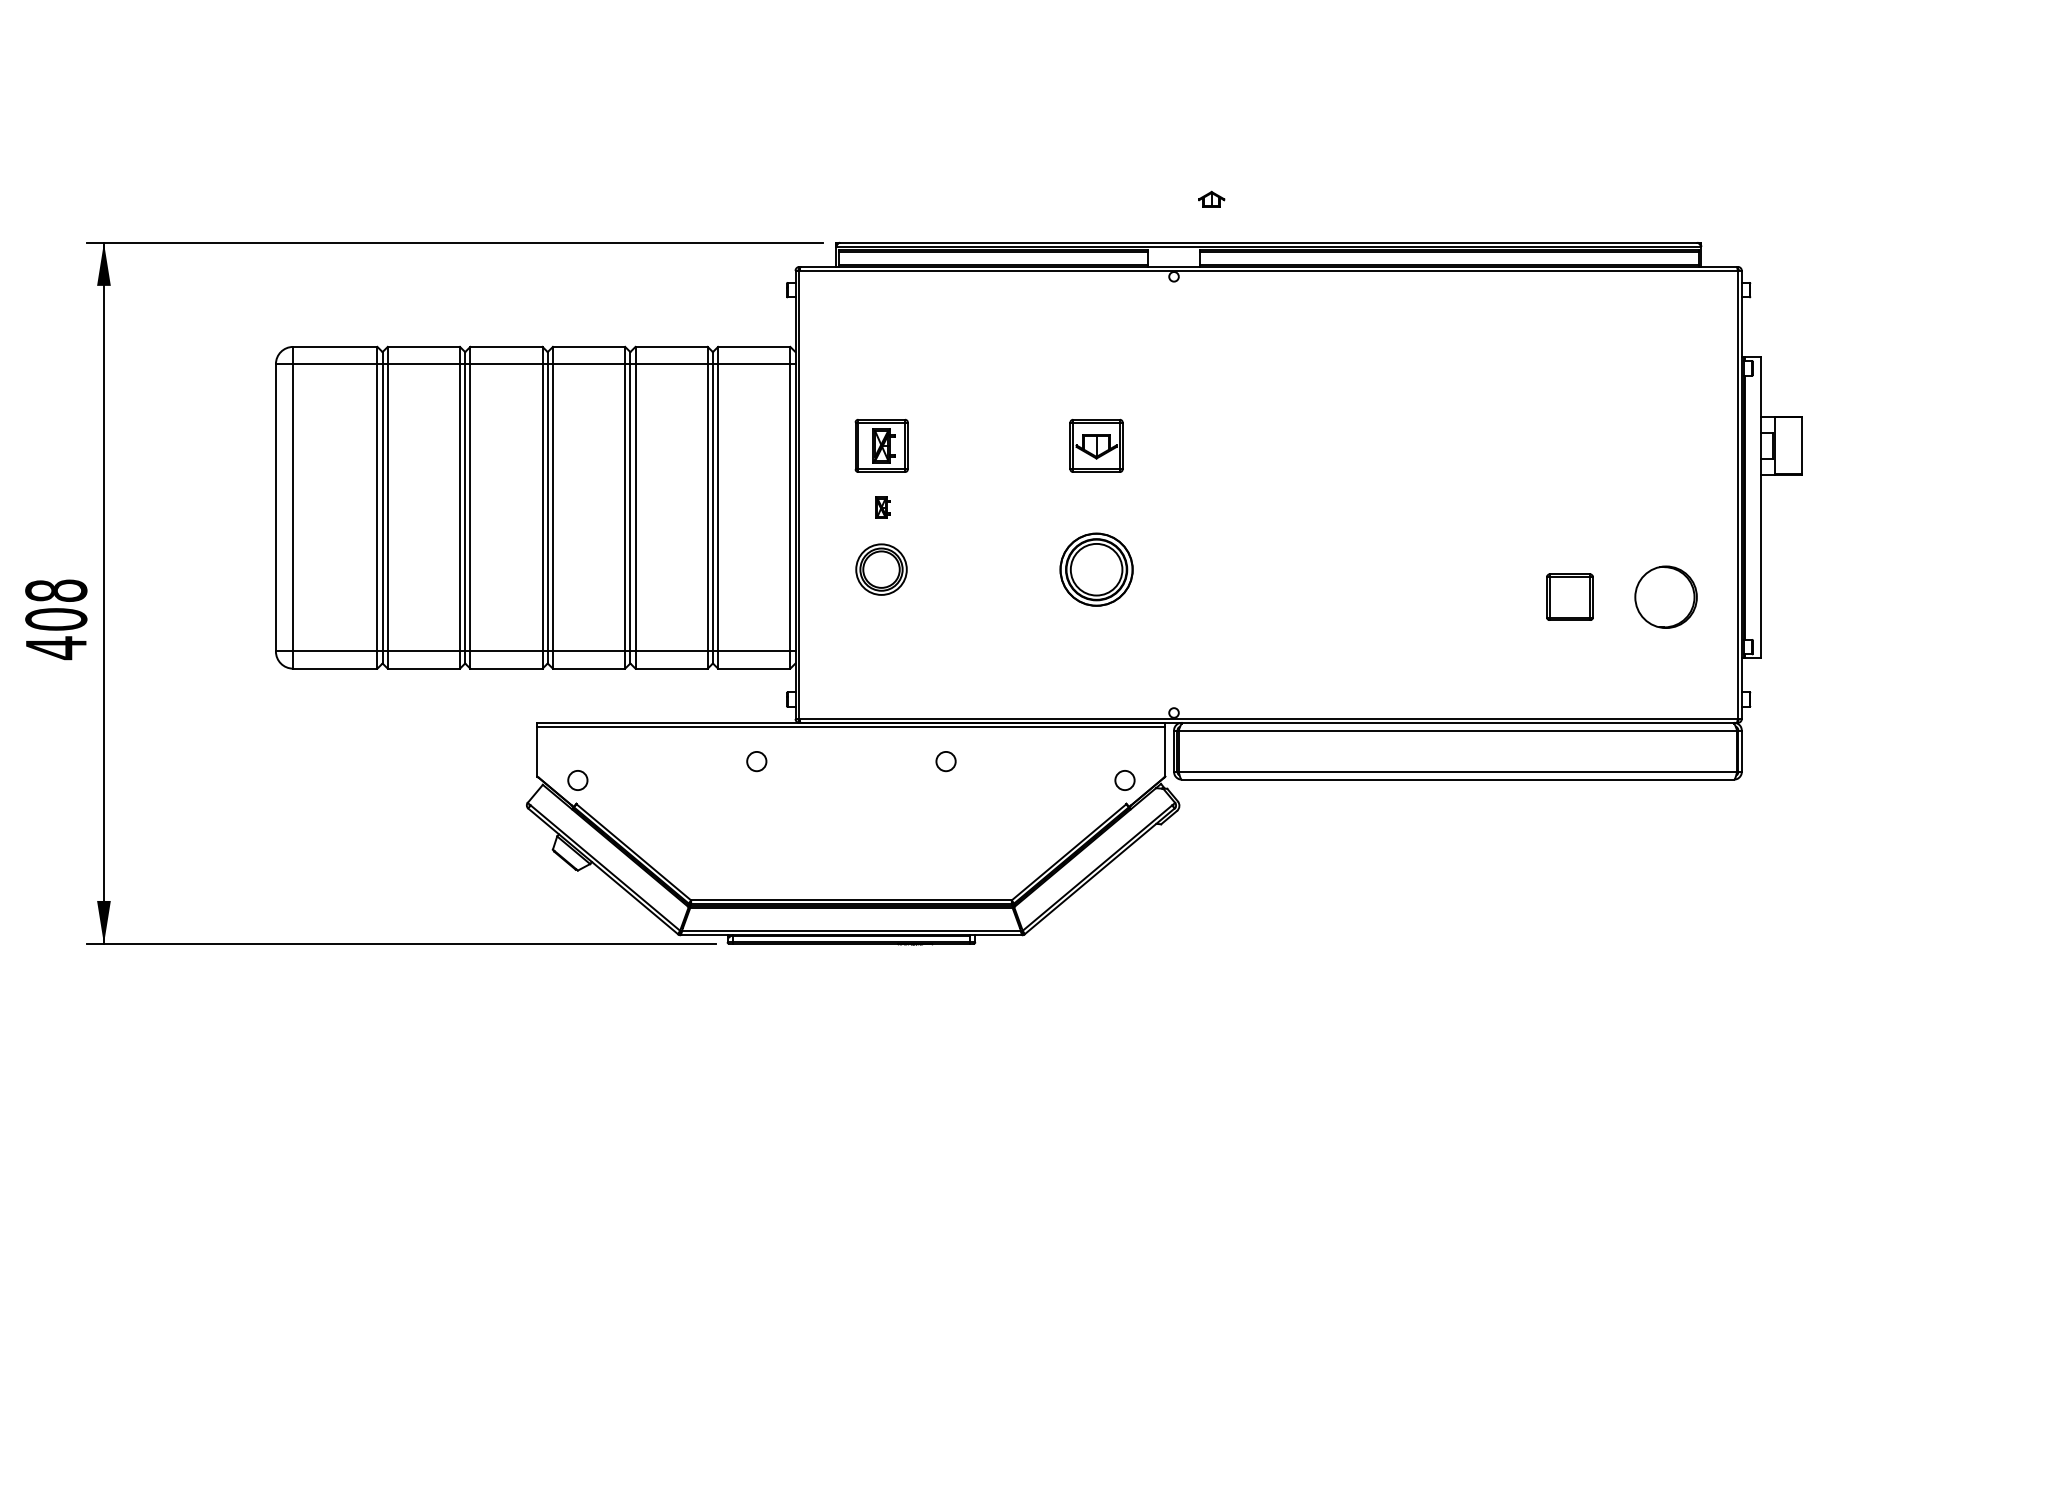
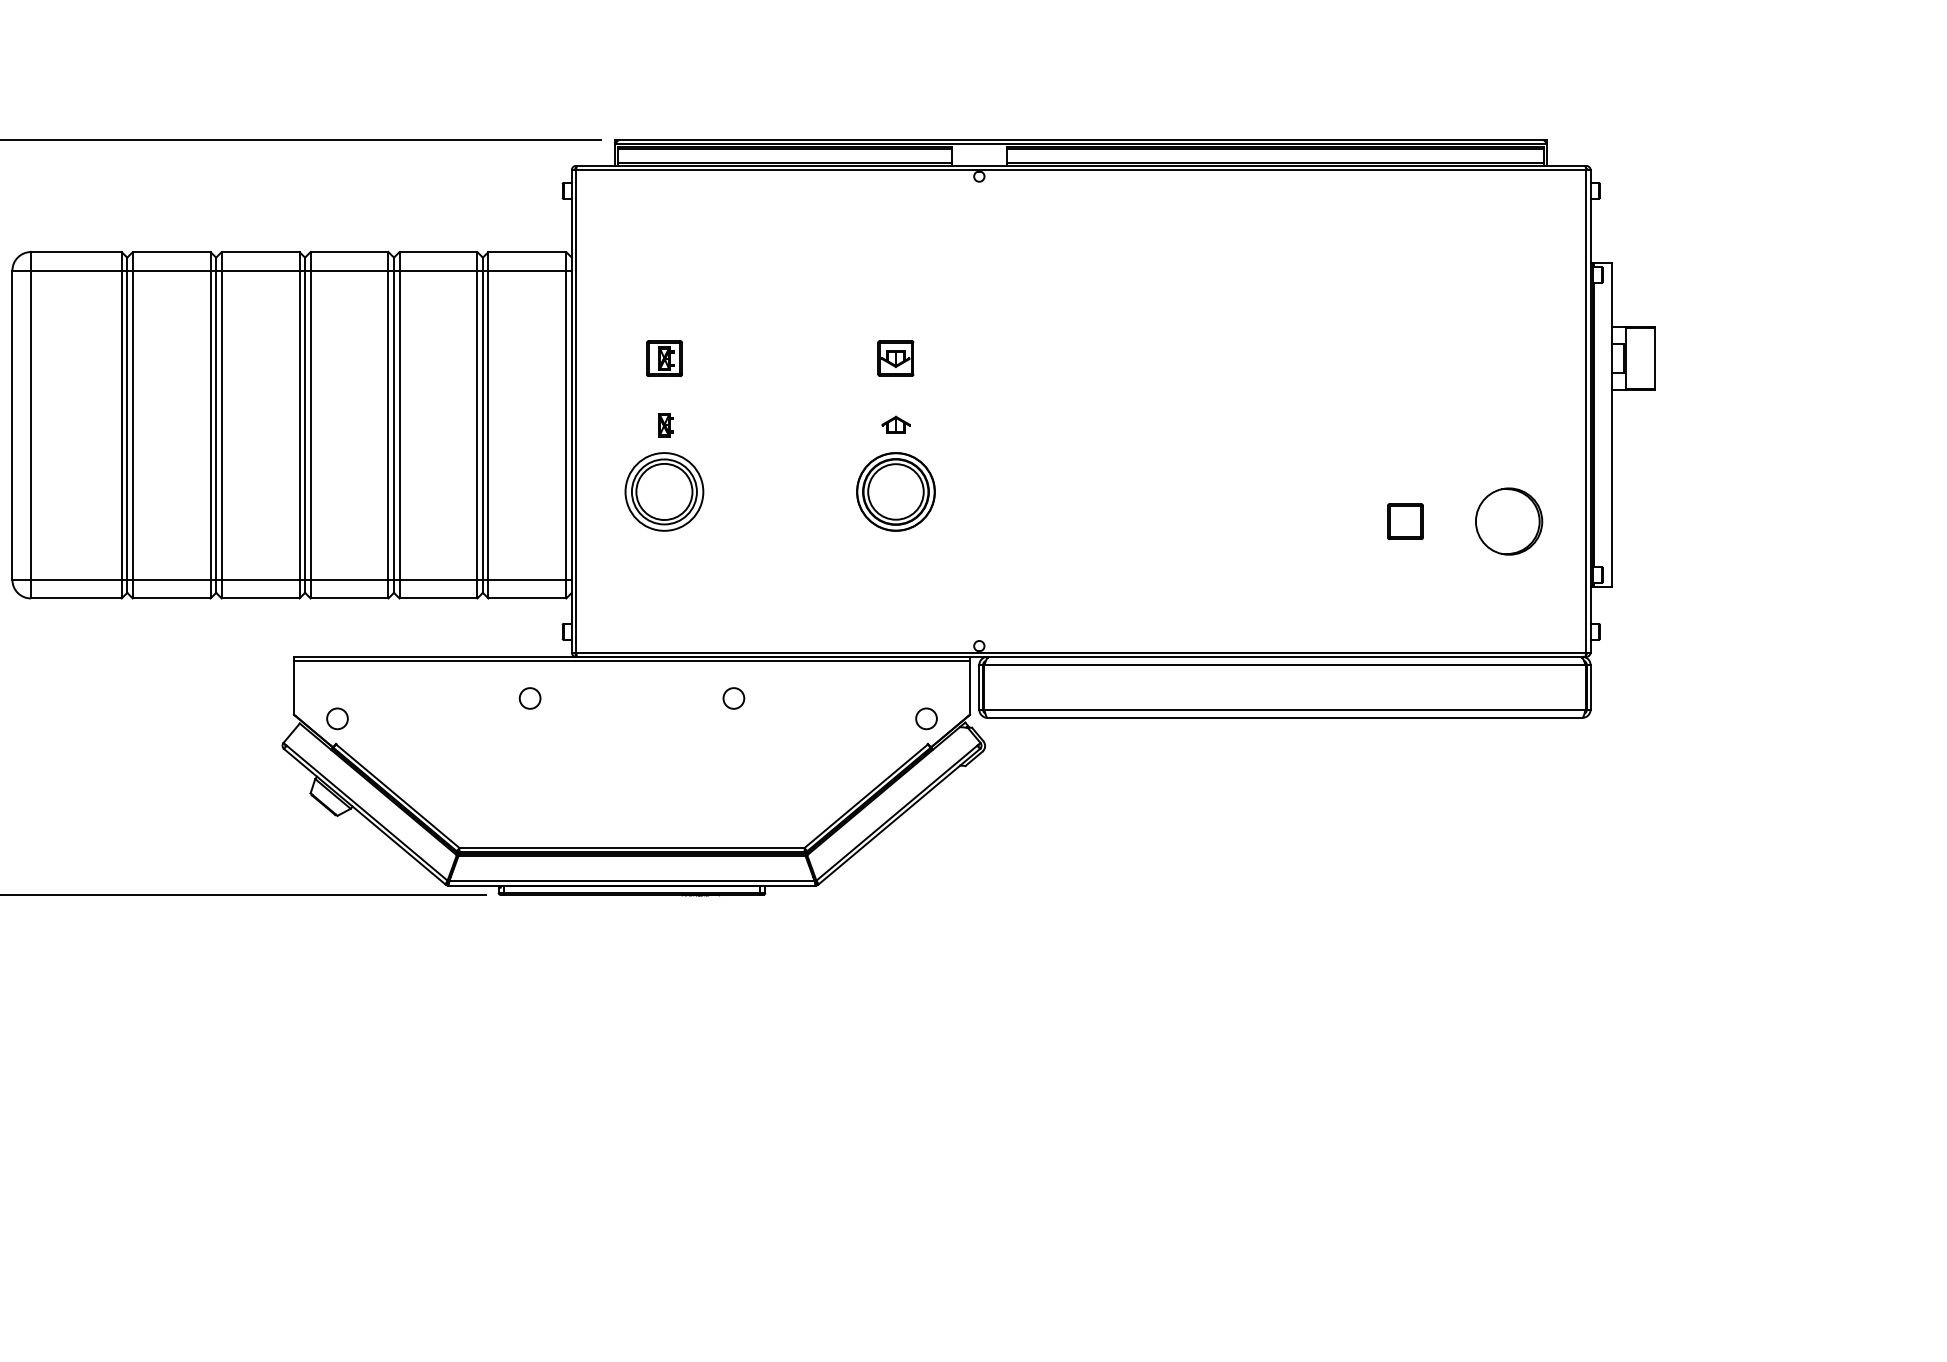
part: (1211, 198) -> (895, 423), moved
part: (881, 445) -> (664, 358), size x0.62
part: (1096, 445) -> (895, 358), size x0.62
part: (881, 569) -> (664, 491), size x1.43
part: (1569, 597) -> (1405, 521), size x0.71

